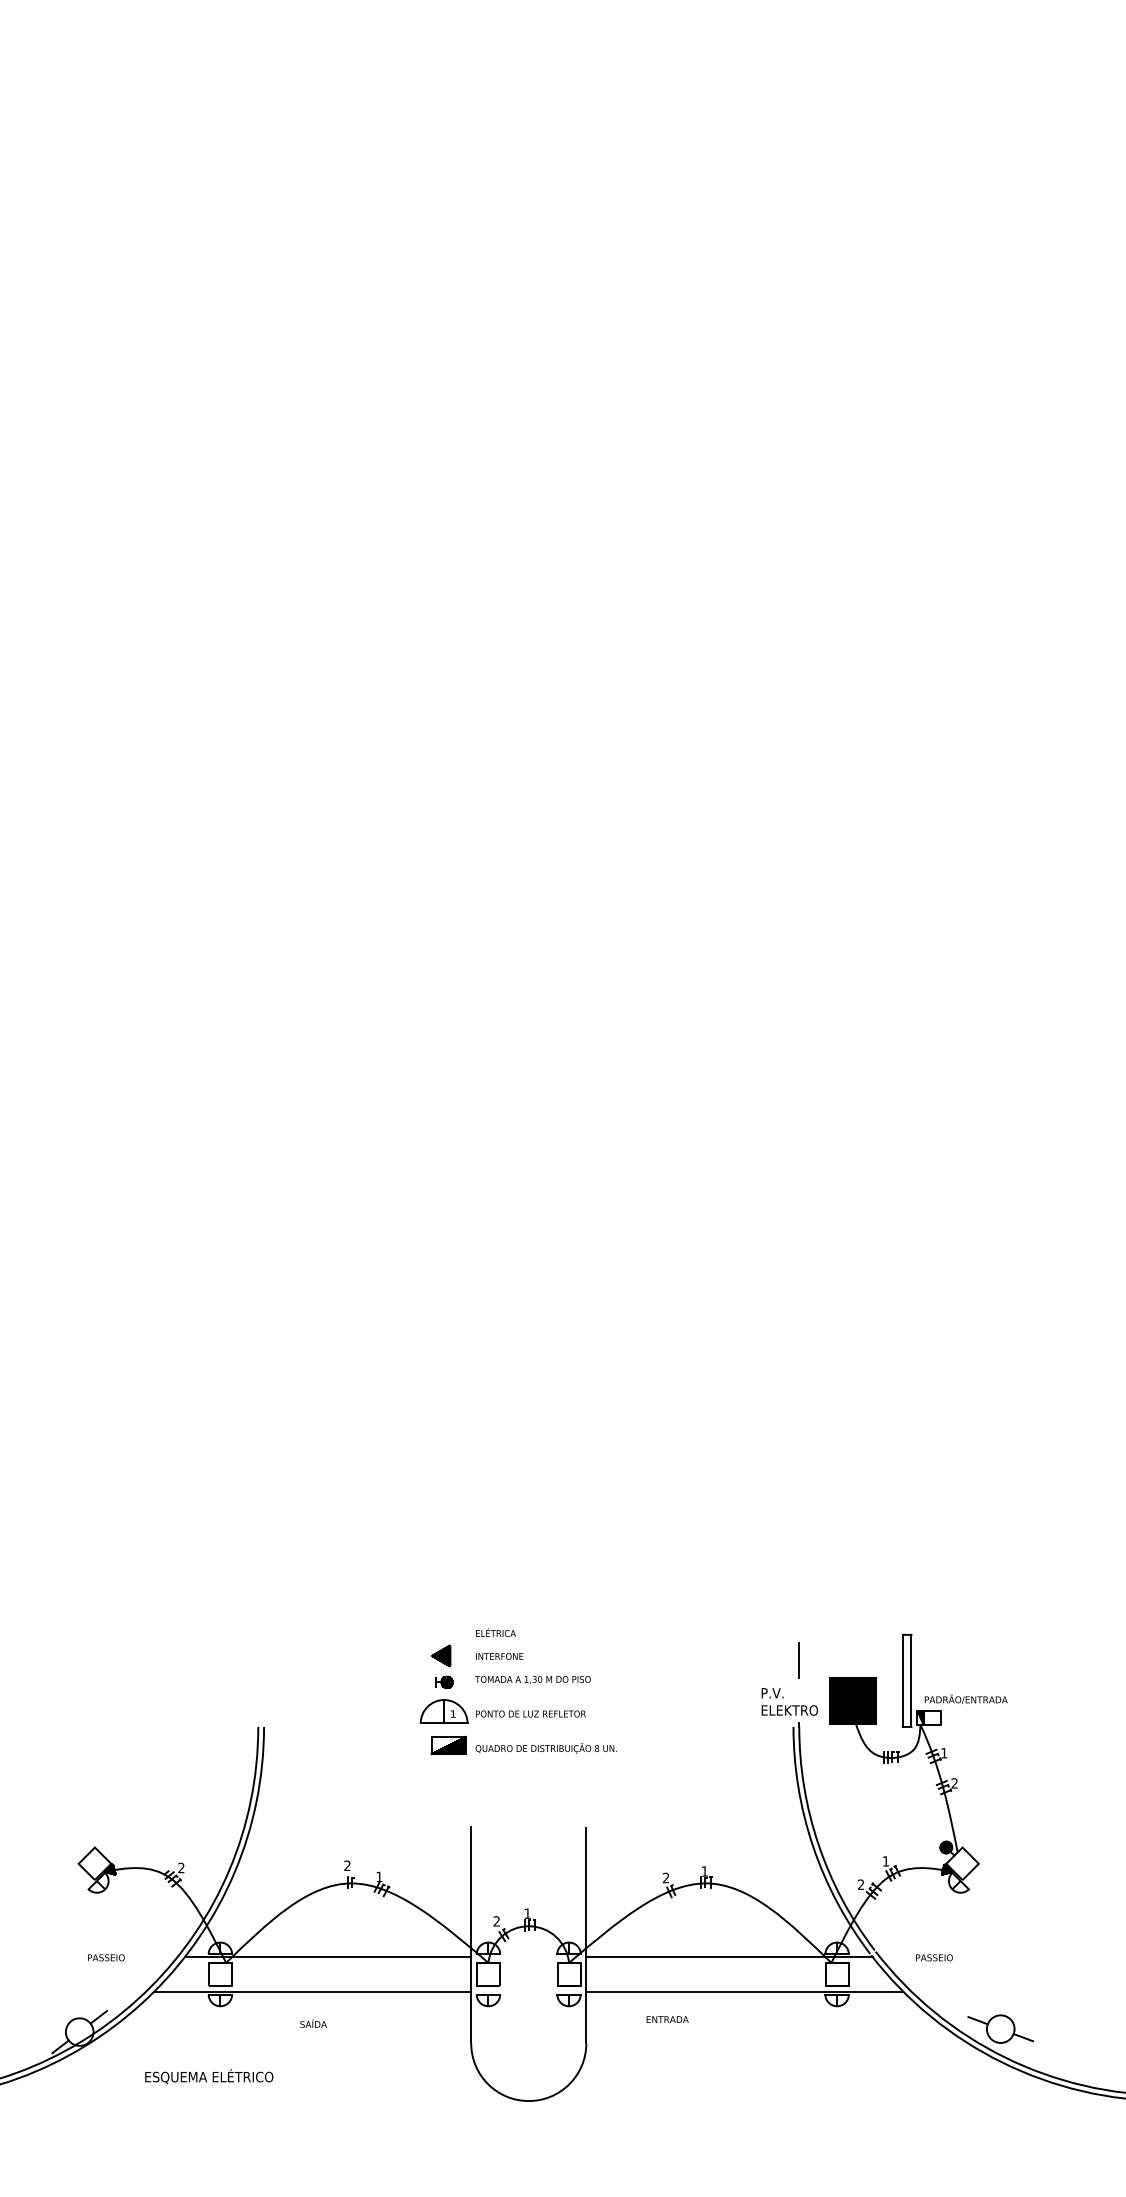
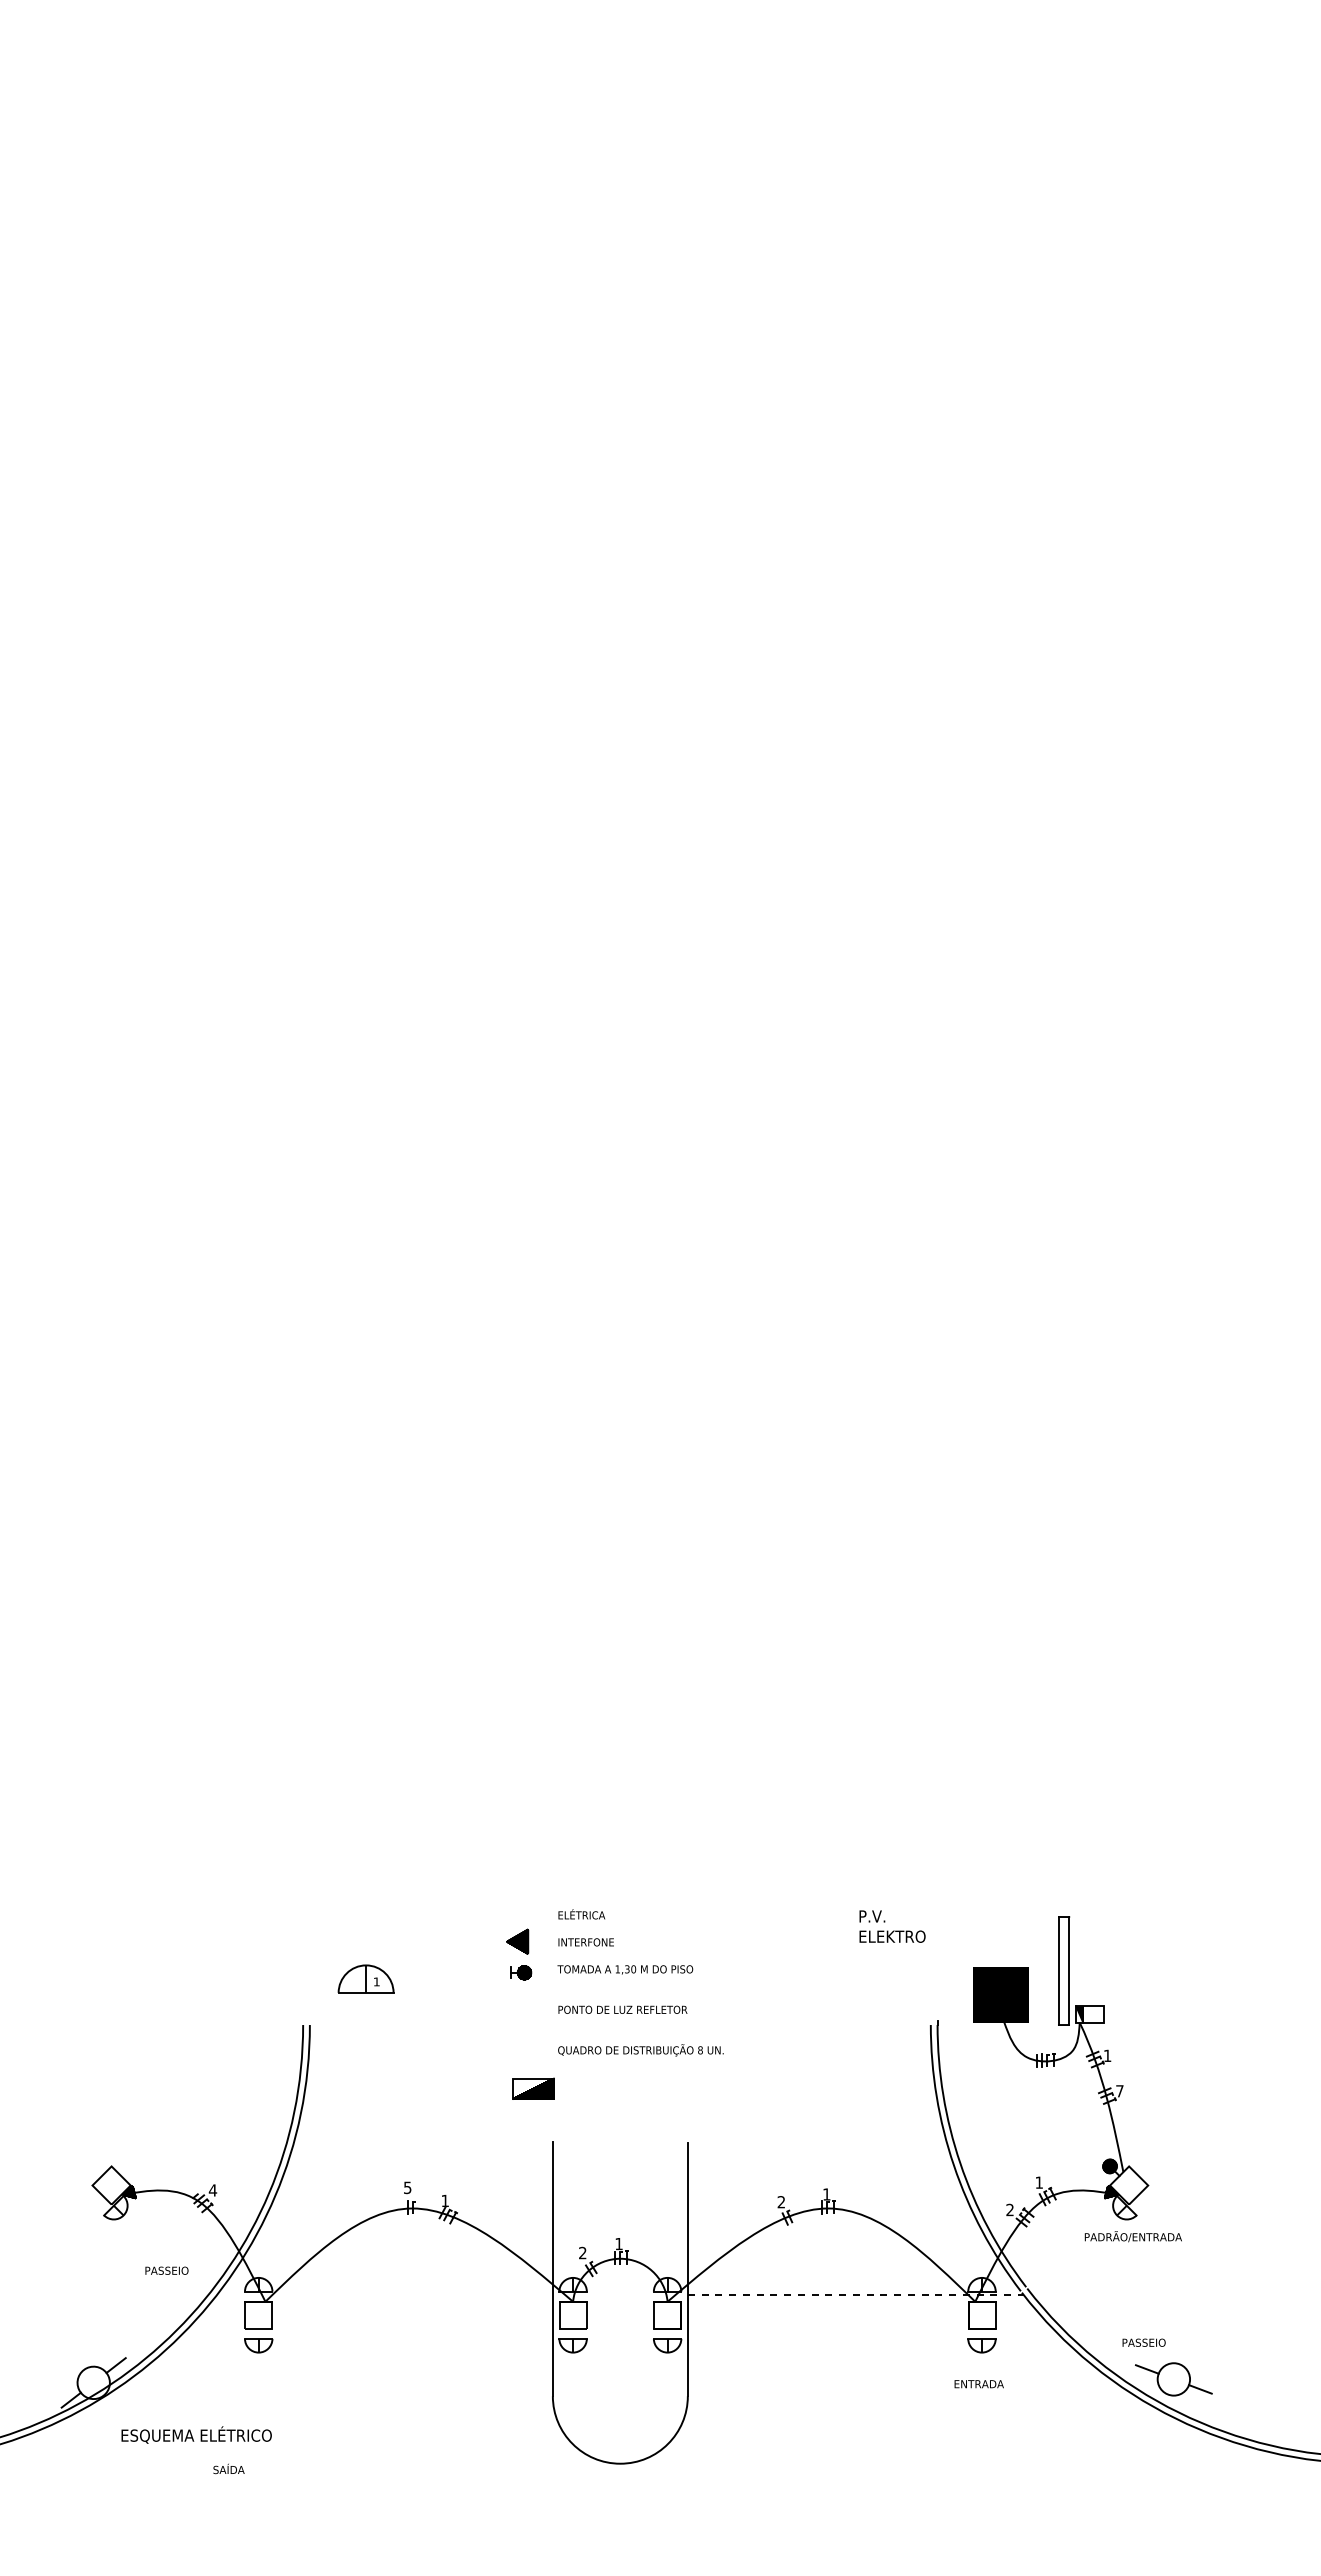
line: (799, 1660) -> (937, 1946), removed
text: (965, 1699) -> (1132, 2236), moved
text: (789, 1701) -> (892, 1926), moved
part: (443, 1711) -> (365, 1978), moved
part: (448, 1745) -> (533, 2088), moved
text: (954, 1783) -> (1119, 2091), 2 -> 7
text: (347, 1865) -> (407, 2187), 2 -> 5
text: (180, 1868) -> (212, 2190), 2 -> 4
text: (105, 1957) -> (166, 2270), moved
line: (327, 1957) -> (384, 2295), removed
line: (729, 1957) -> (855, 2295), solid -> dashed
text: (933, 1957) -> (1143, 2342), moved
line: (312, 1991) -> (366, 2335), removed
line: (744, 1991) -> (873, 2335), removed
text: (667, 2019) -> (978, 2384), moved
text: (313, 2023) -> (228, 2468), moved
text: (209, 2076) -> (196, 2434), moved

